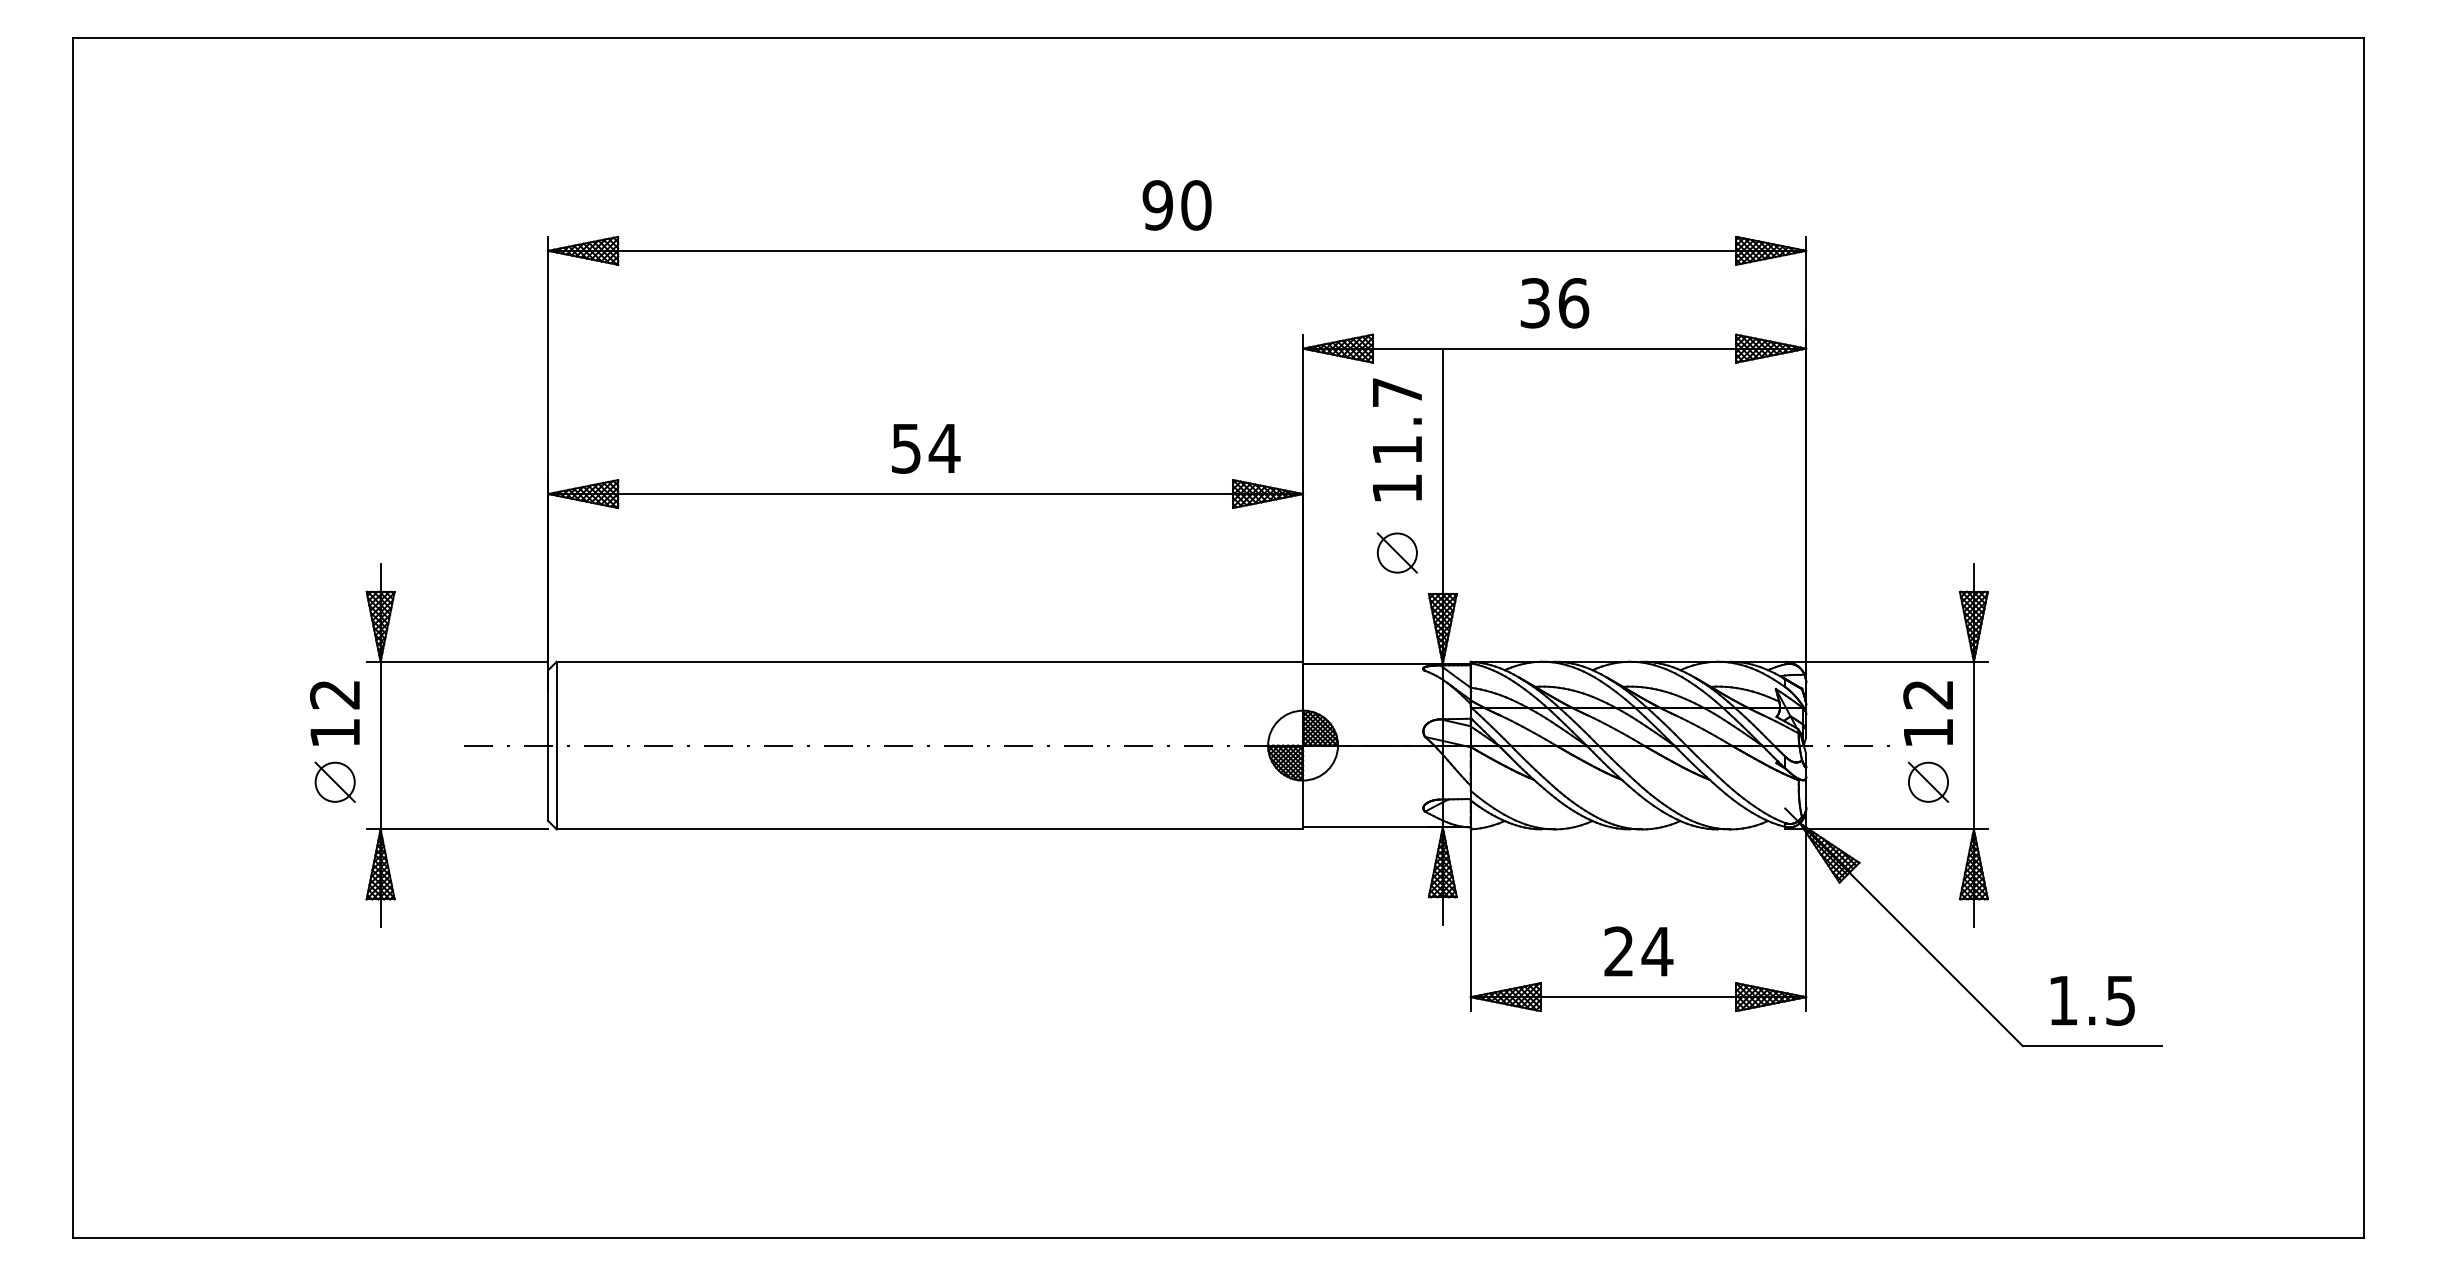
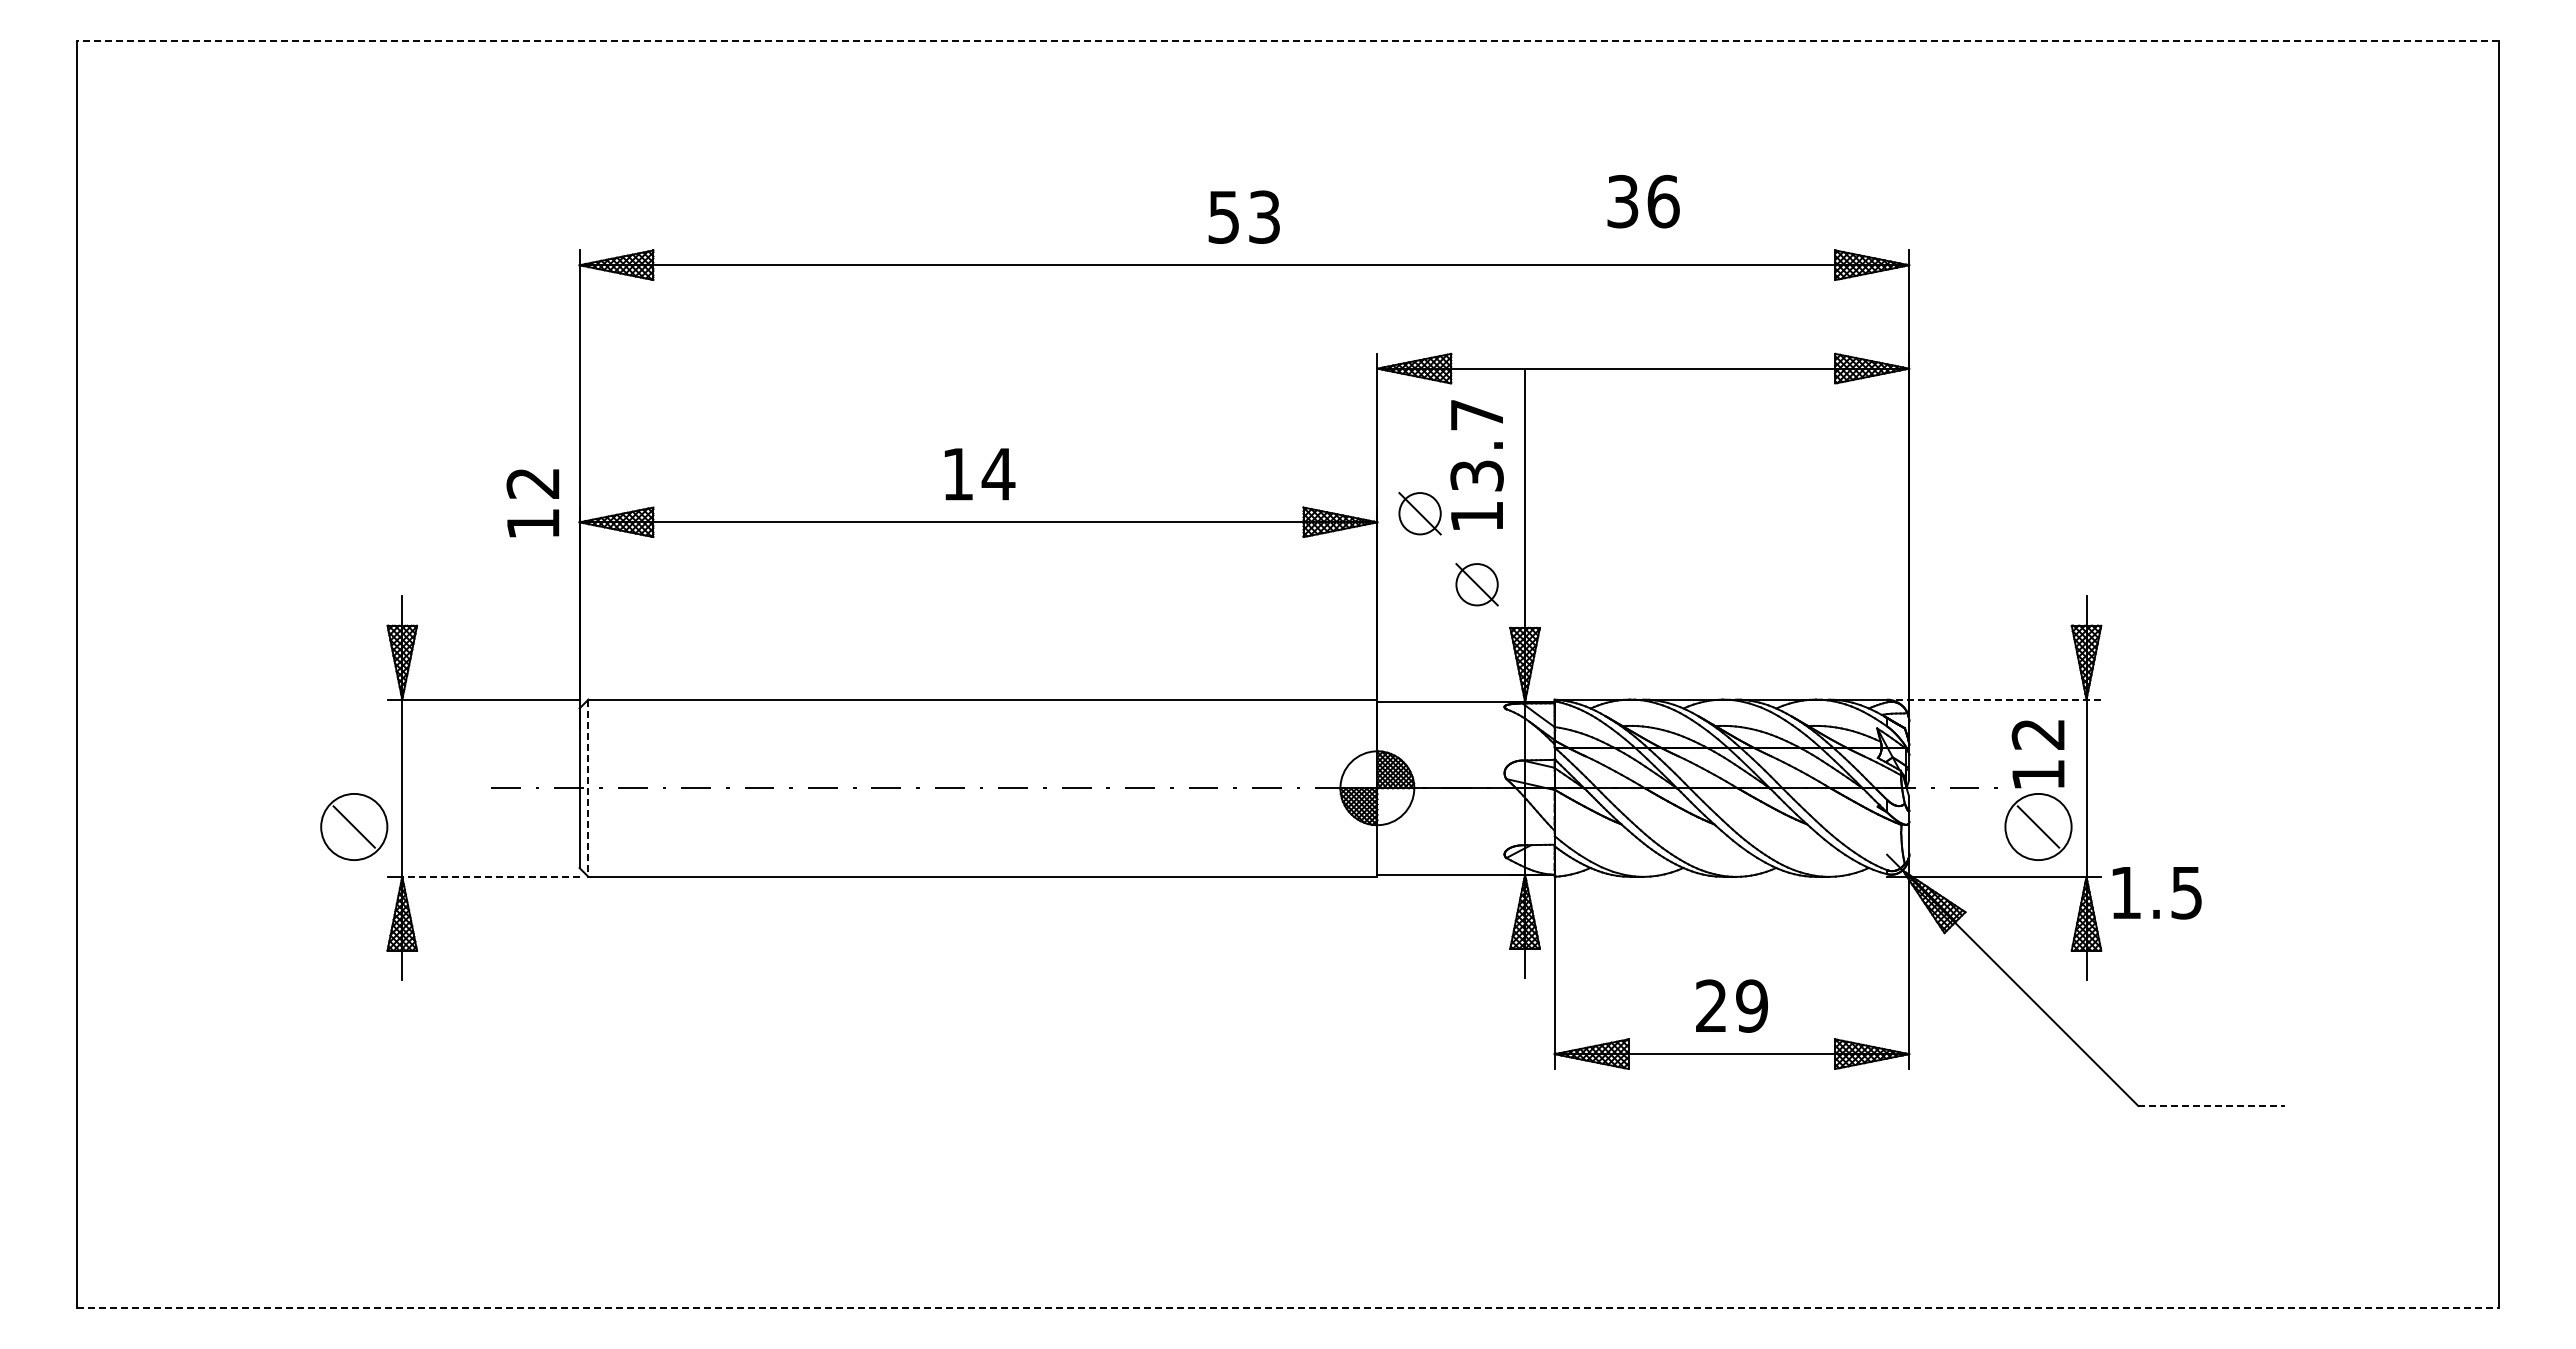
line: (1218, 38) -> (1288, 40), solid -> dashed
text: (1176, 204) -> (1243, 216), 90 -> 53
text: (1554, 303) -> (1643, 201), moved
text: (905, 448) -> (957, 474), 54 -> 14
text: (1396, 449) -> (1476, 475), 11.7 -> 13.7
part: (1342, 485) -> (1419, 513), added
line: (1885, 661) -> (1993, 699), solid -> dashed
text: (334, 713) -> (532, 503), moved
line: (556, 745) -> (588, 788), solid -> dashed
circle: (334, 781) -> (353, 826), size x1.6
circle: (1928, 781) -> (2038, 826), size x1.6
line: (464, 829) -> (490, 876), solid -> dashed
text: (1656, 951) -> (1751, 1005), 24 -> 29
text: (2092, 1001) -> (2156, 893), moved
line: (2093, 1045) -> (2212, 1105), solid -> dashed
line: (1218, 1237) -> (1287, 1308), solid -> dashed

